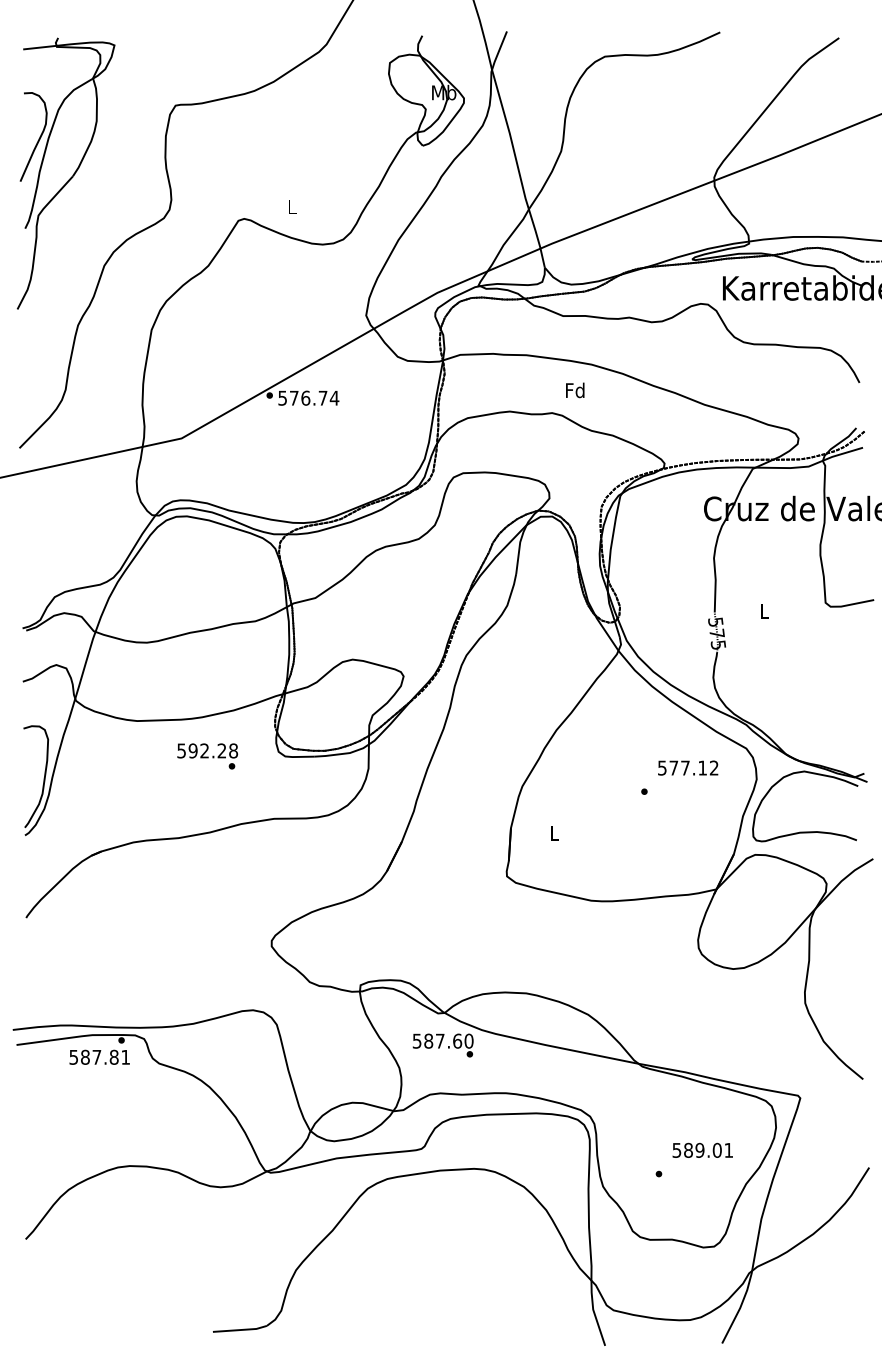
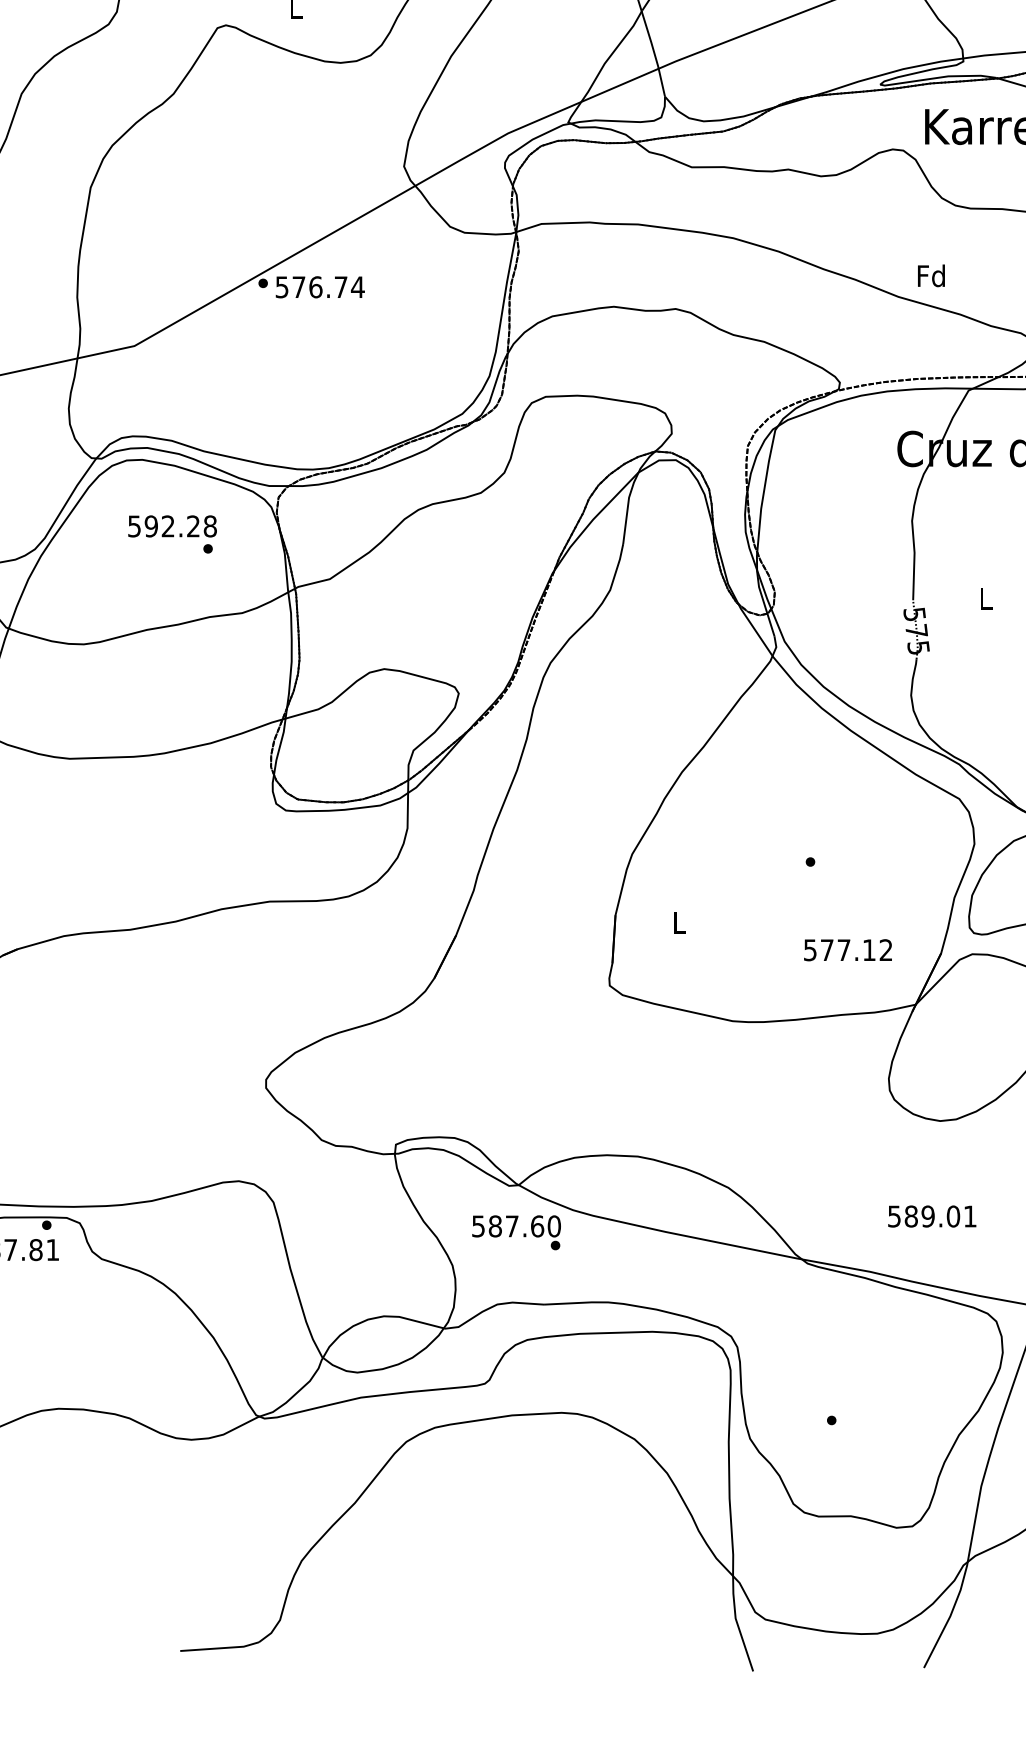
text: (575, 390) -> (931, 275), moved
text: (207, 756) -> (172, 534), moved
text: (688, 767) -> (848, 949), moved
text: (702, 1149) -> (931, 1215), moved

